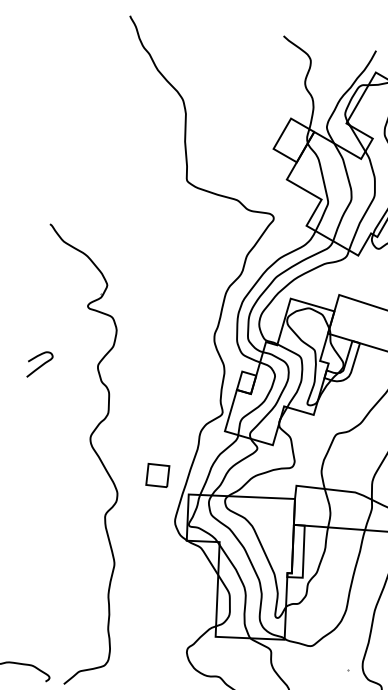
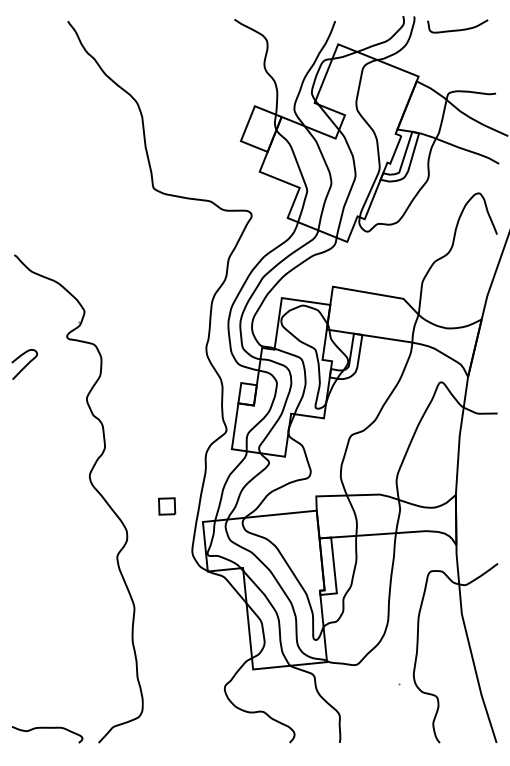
curve: (40, 365) -> (25, 365), moved
part: (157, 475) -> (166, 506), size x0.7

